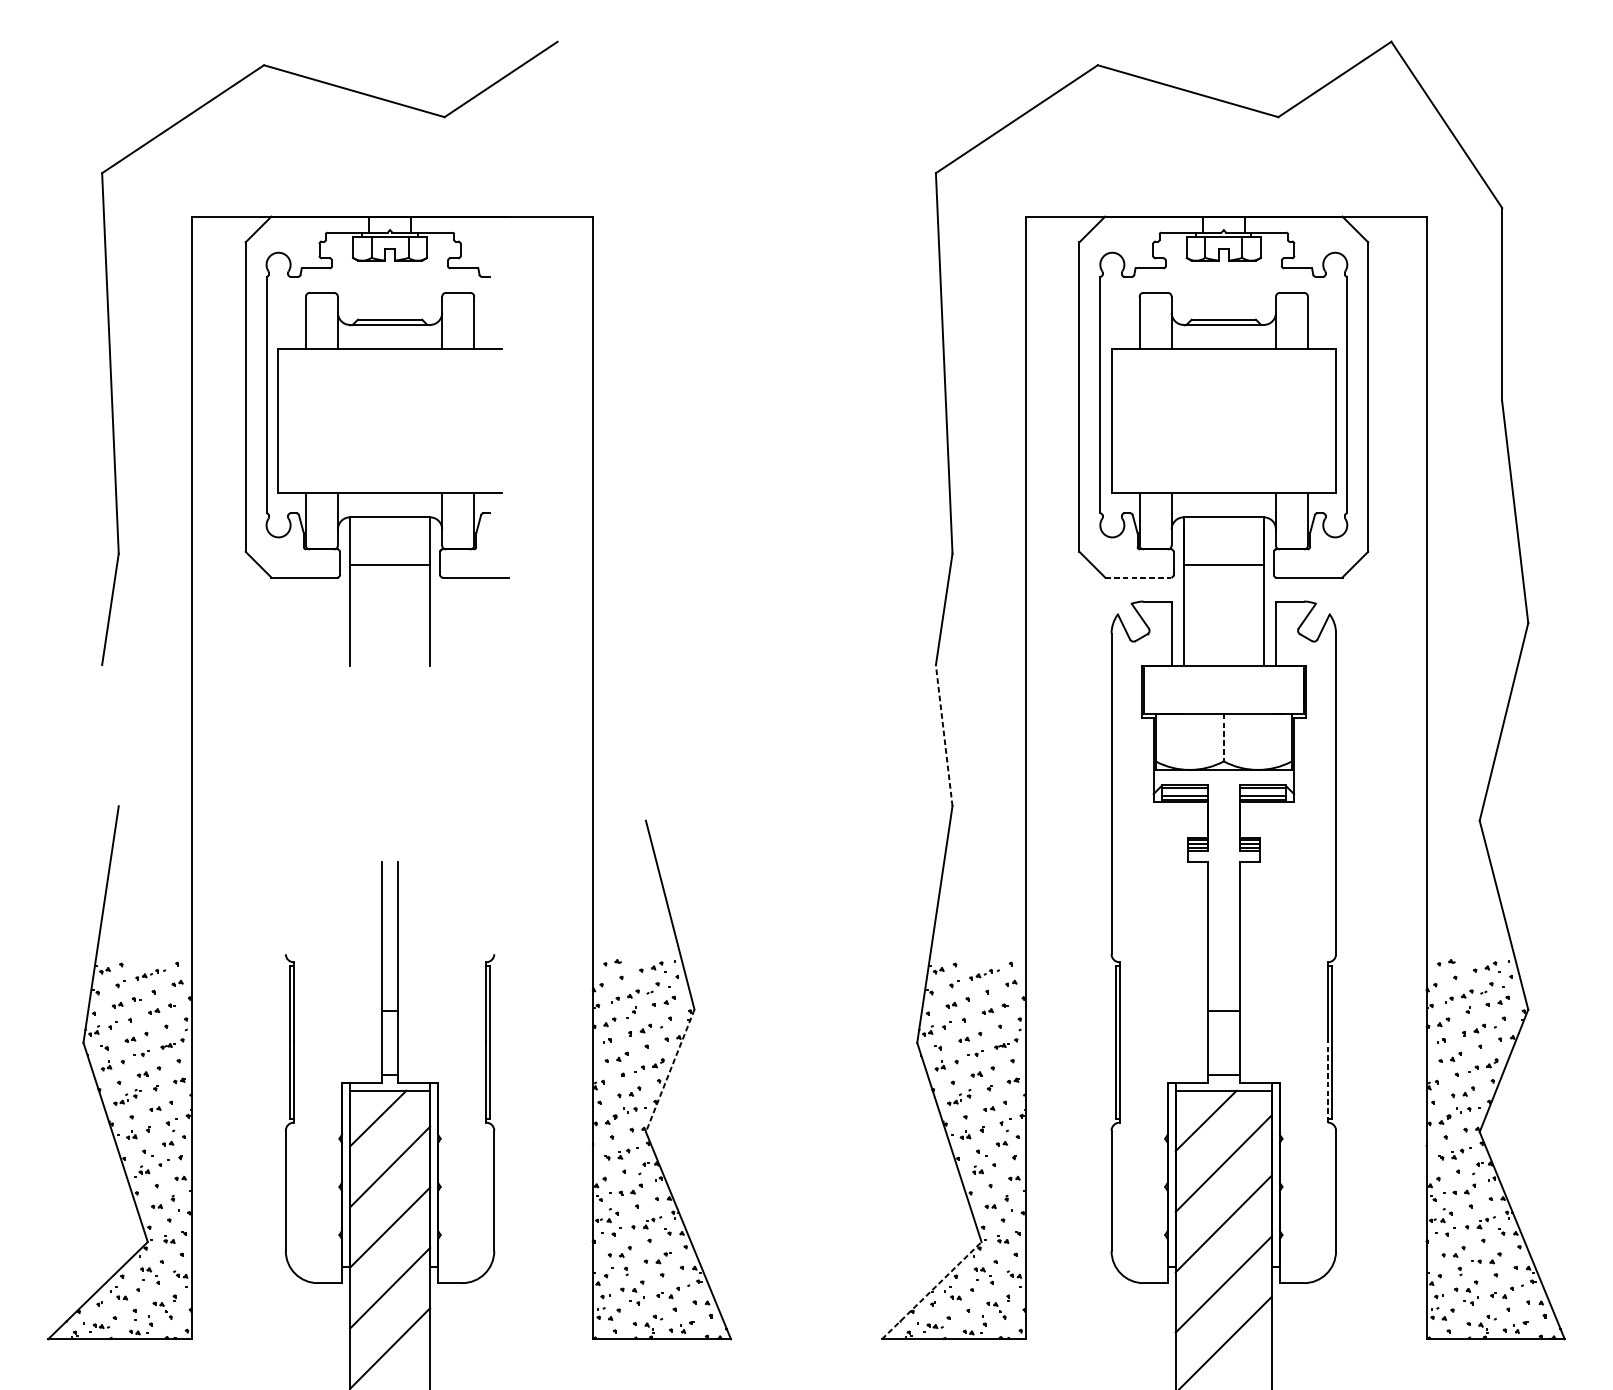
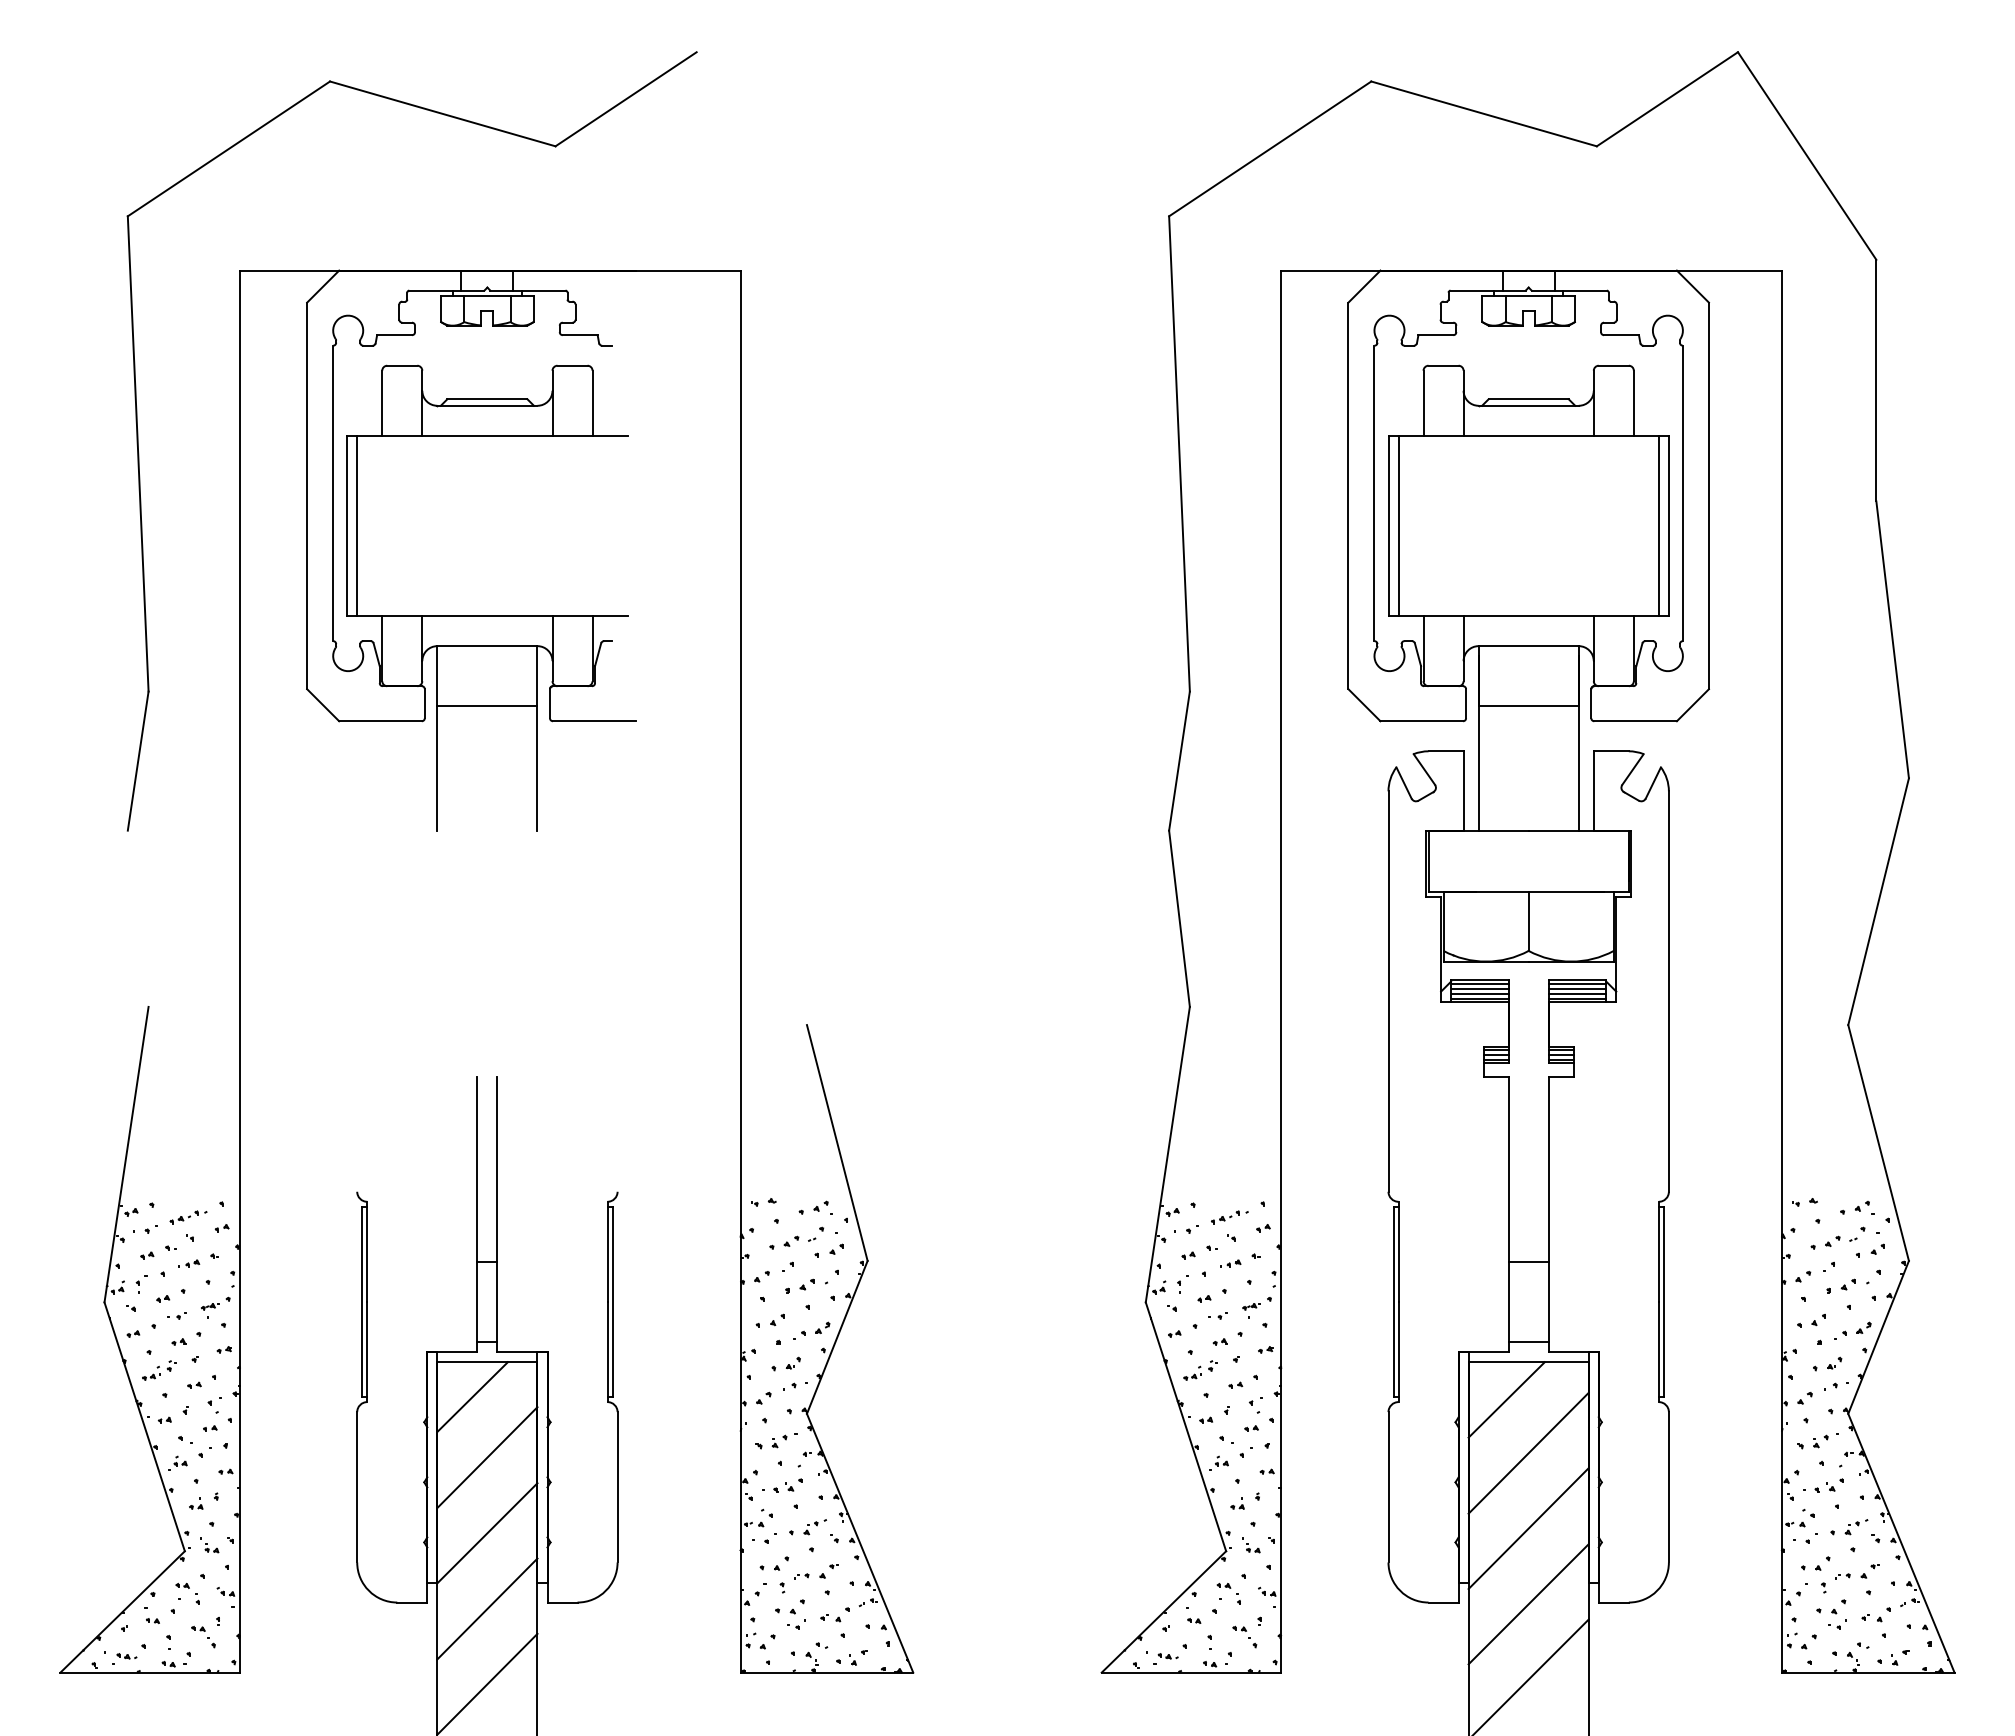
line: (286, 420) -> (357, 525), added
line: (1119, 420) -> (1398, 525), added
line: (1327, 420) -> (1658, 525), added
line: (1138, 577) -> (1422, 721), dashed -> solid
line: (944, 735) -> (1179, 918), dashed -> solid
line: (1223, 737) -> (1528, 921), dashed -> solid
line: (1184, 791) -> (1479, 988), added
line: (1262, 791) -> (1576, 988), added
line: (670, 1070) -> (837, 1337), dashed -> solid
line: (1327, 1082) -> (1658, 1351), dashed -> solid
line: (931, 1290) -> (1163, 1611), dashed -> solid

